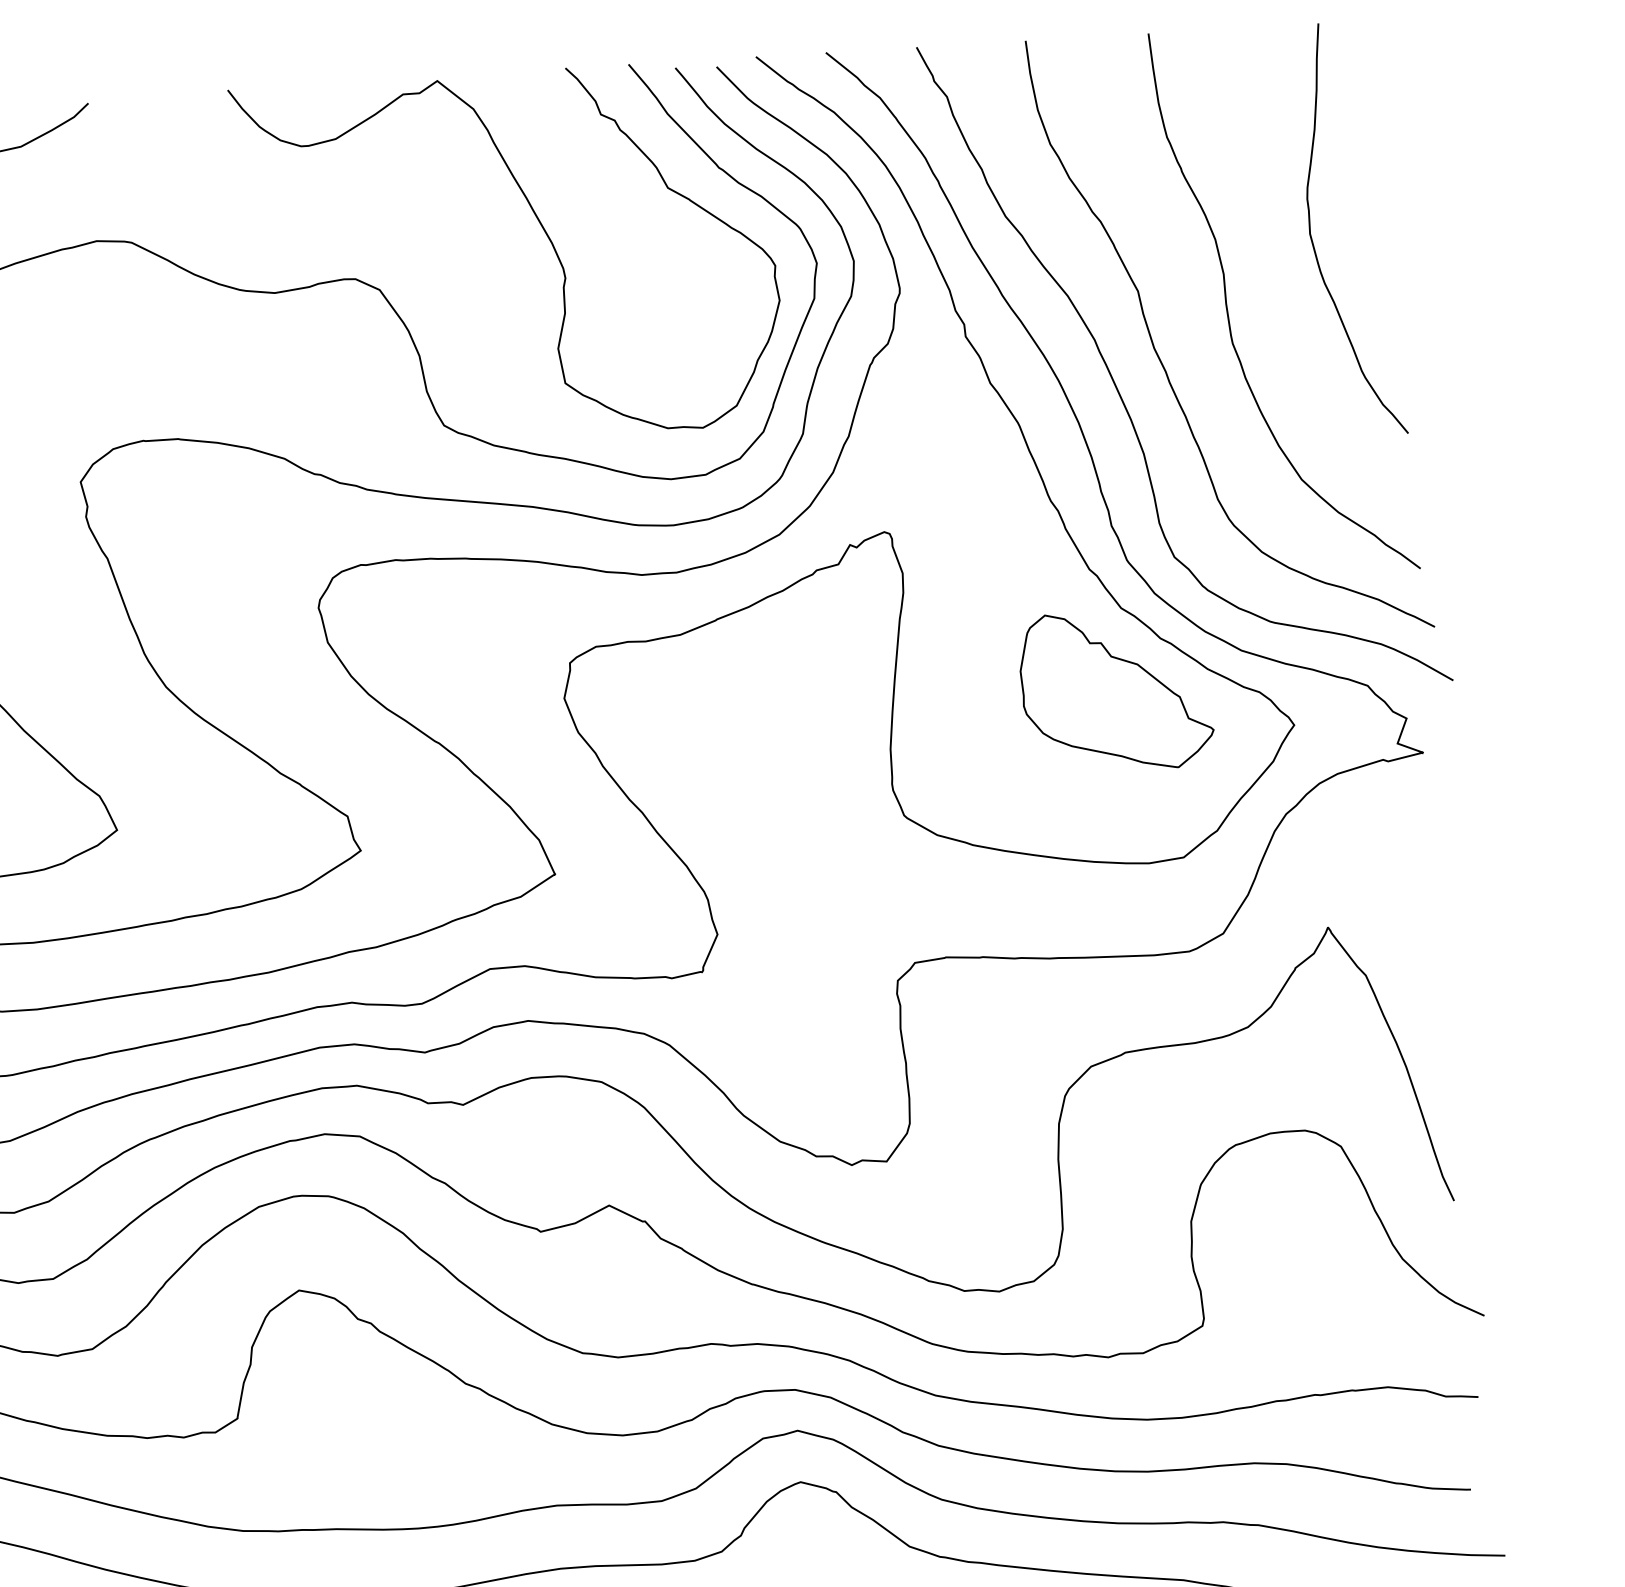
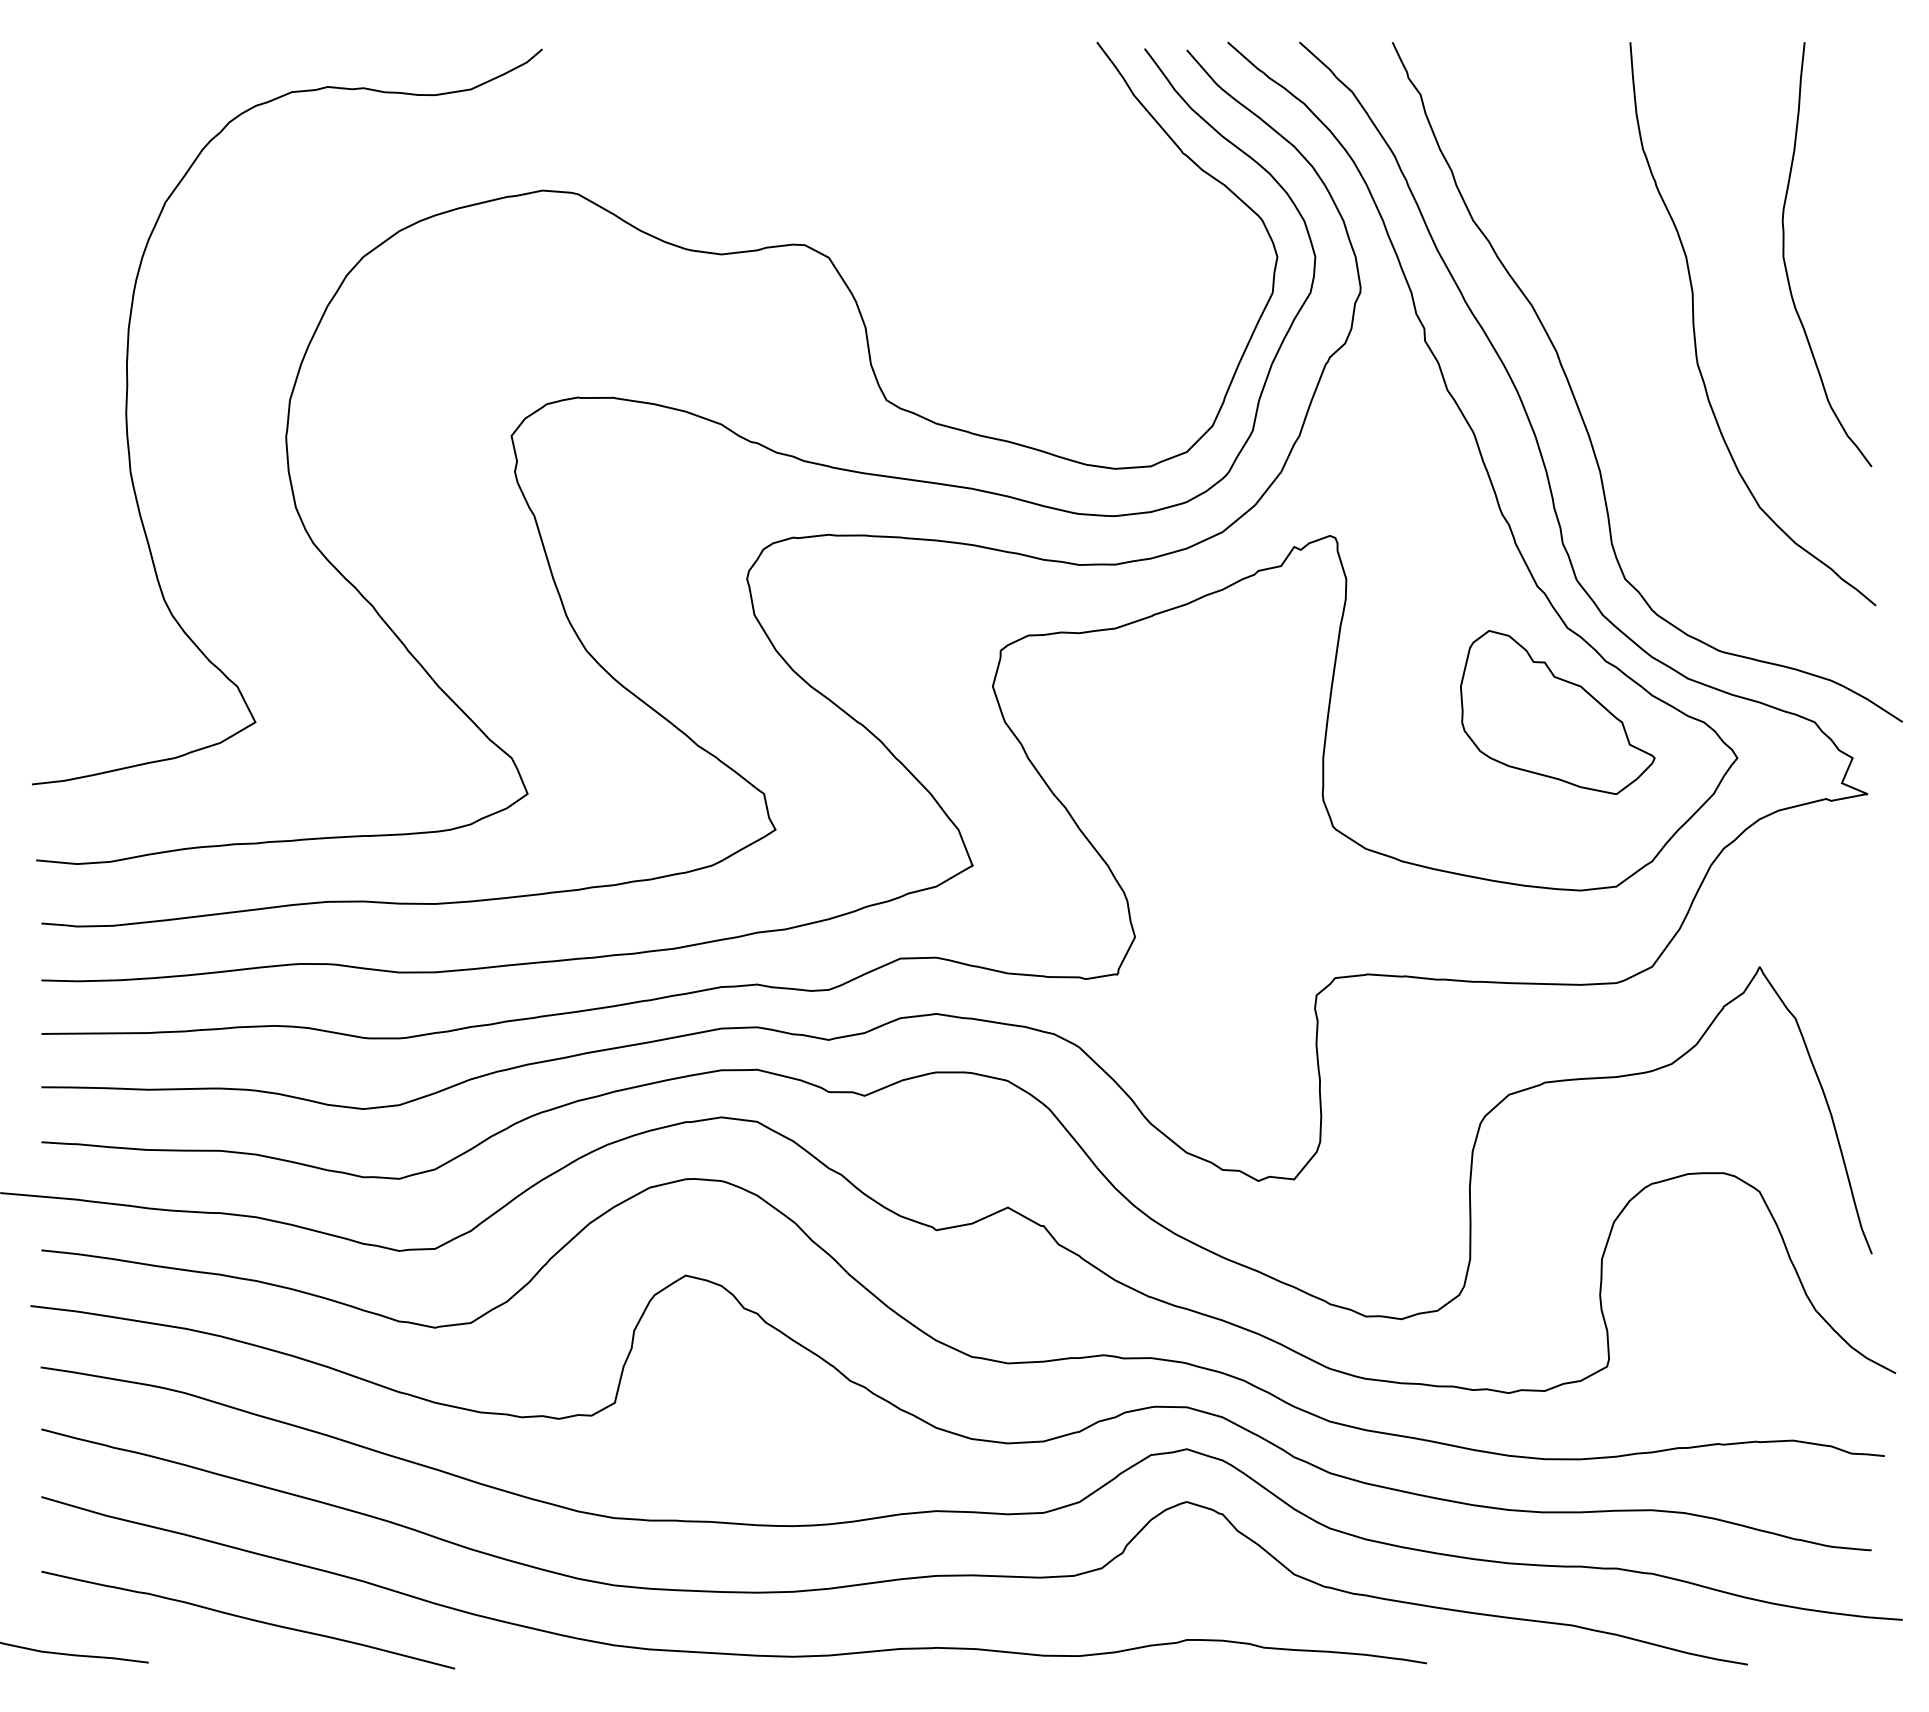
curve: (545, 233) -> (1001, 209), removed
curve: (1164, 366) -> (1626, 383), removed

